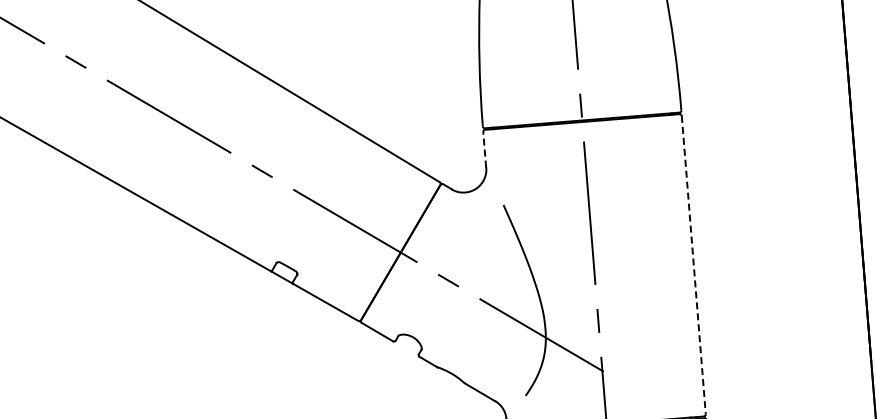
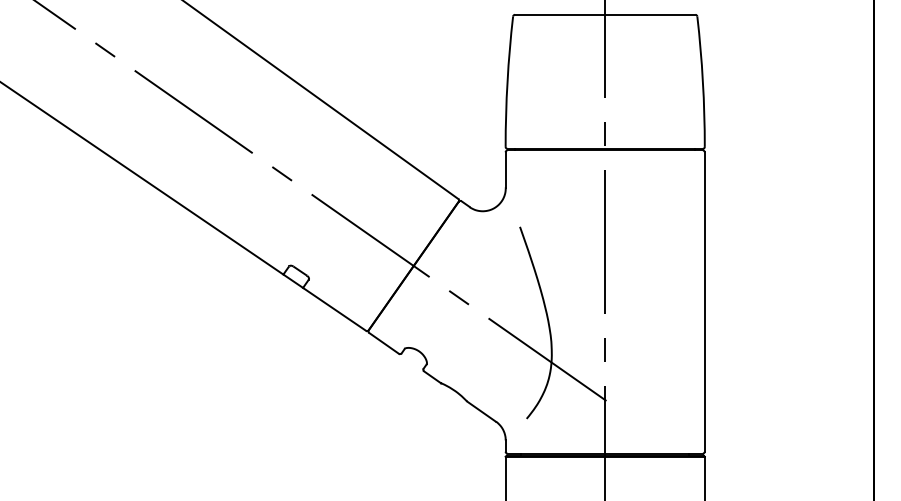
line: (484, 150) -> (505, 170), dashed -> solid
line: (693, 265) -> (704, 302), dashed -> solid

